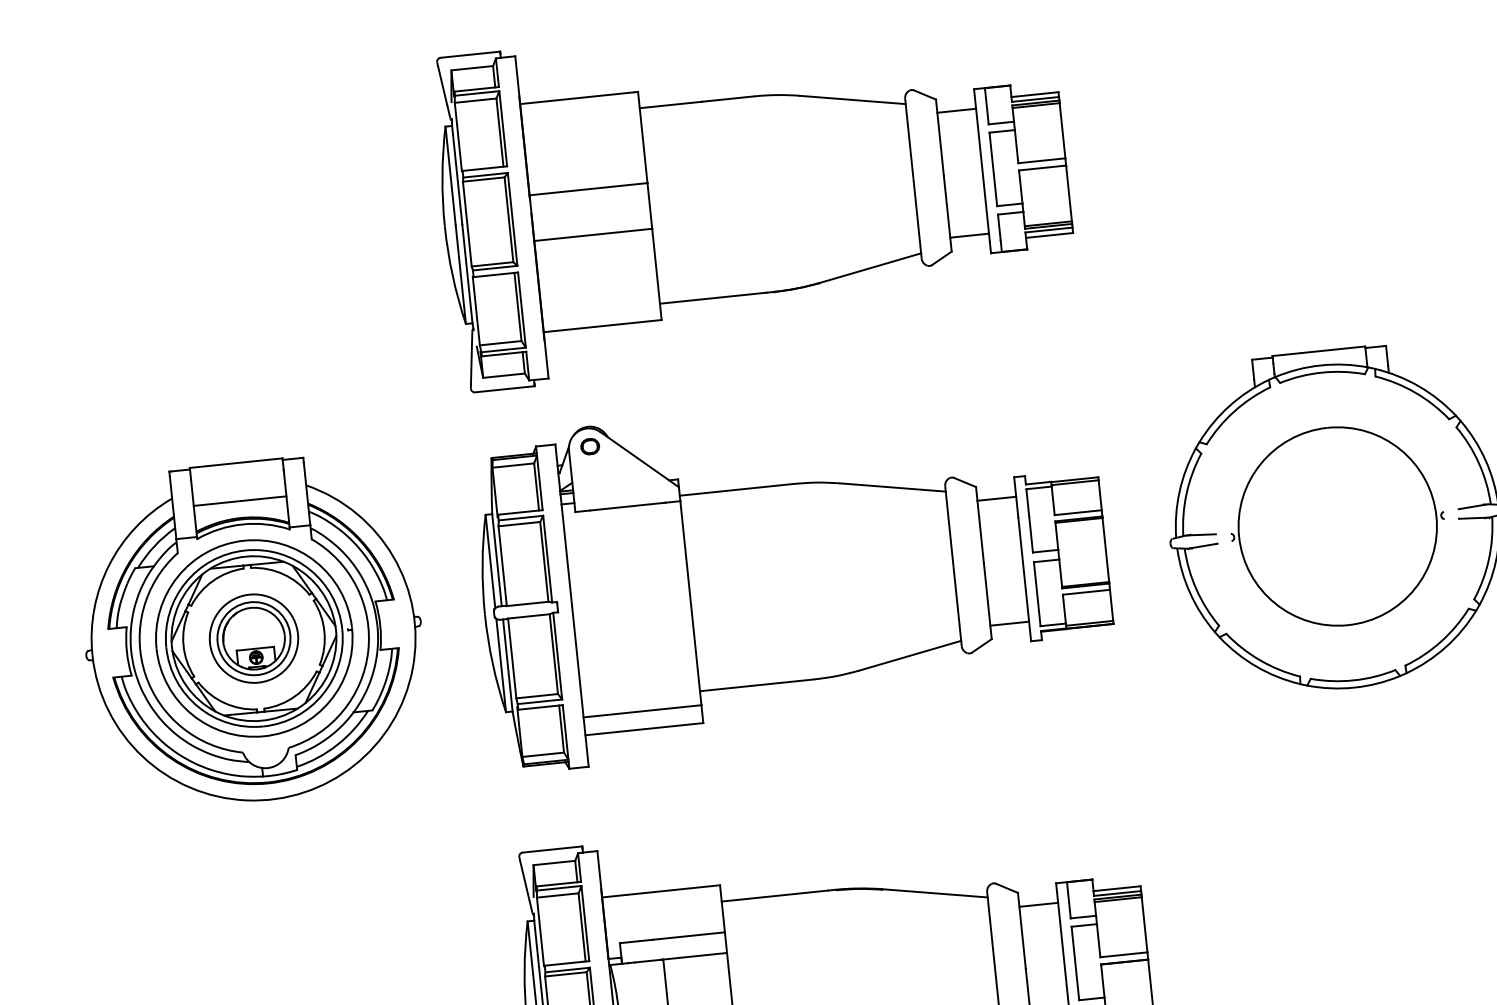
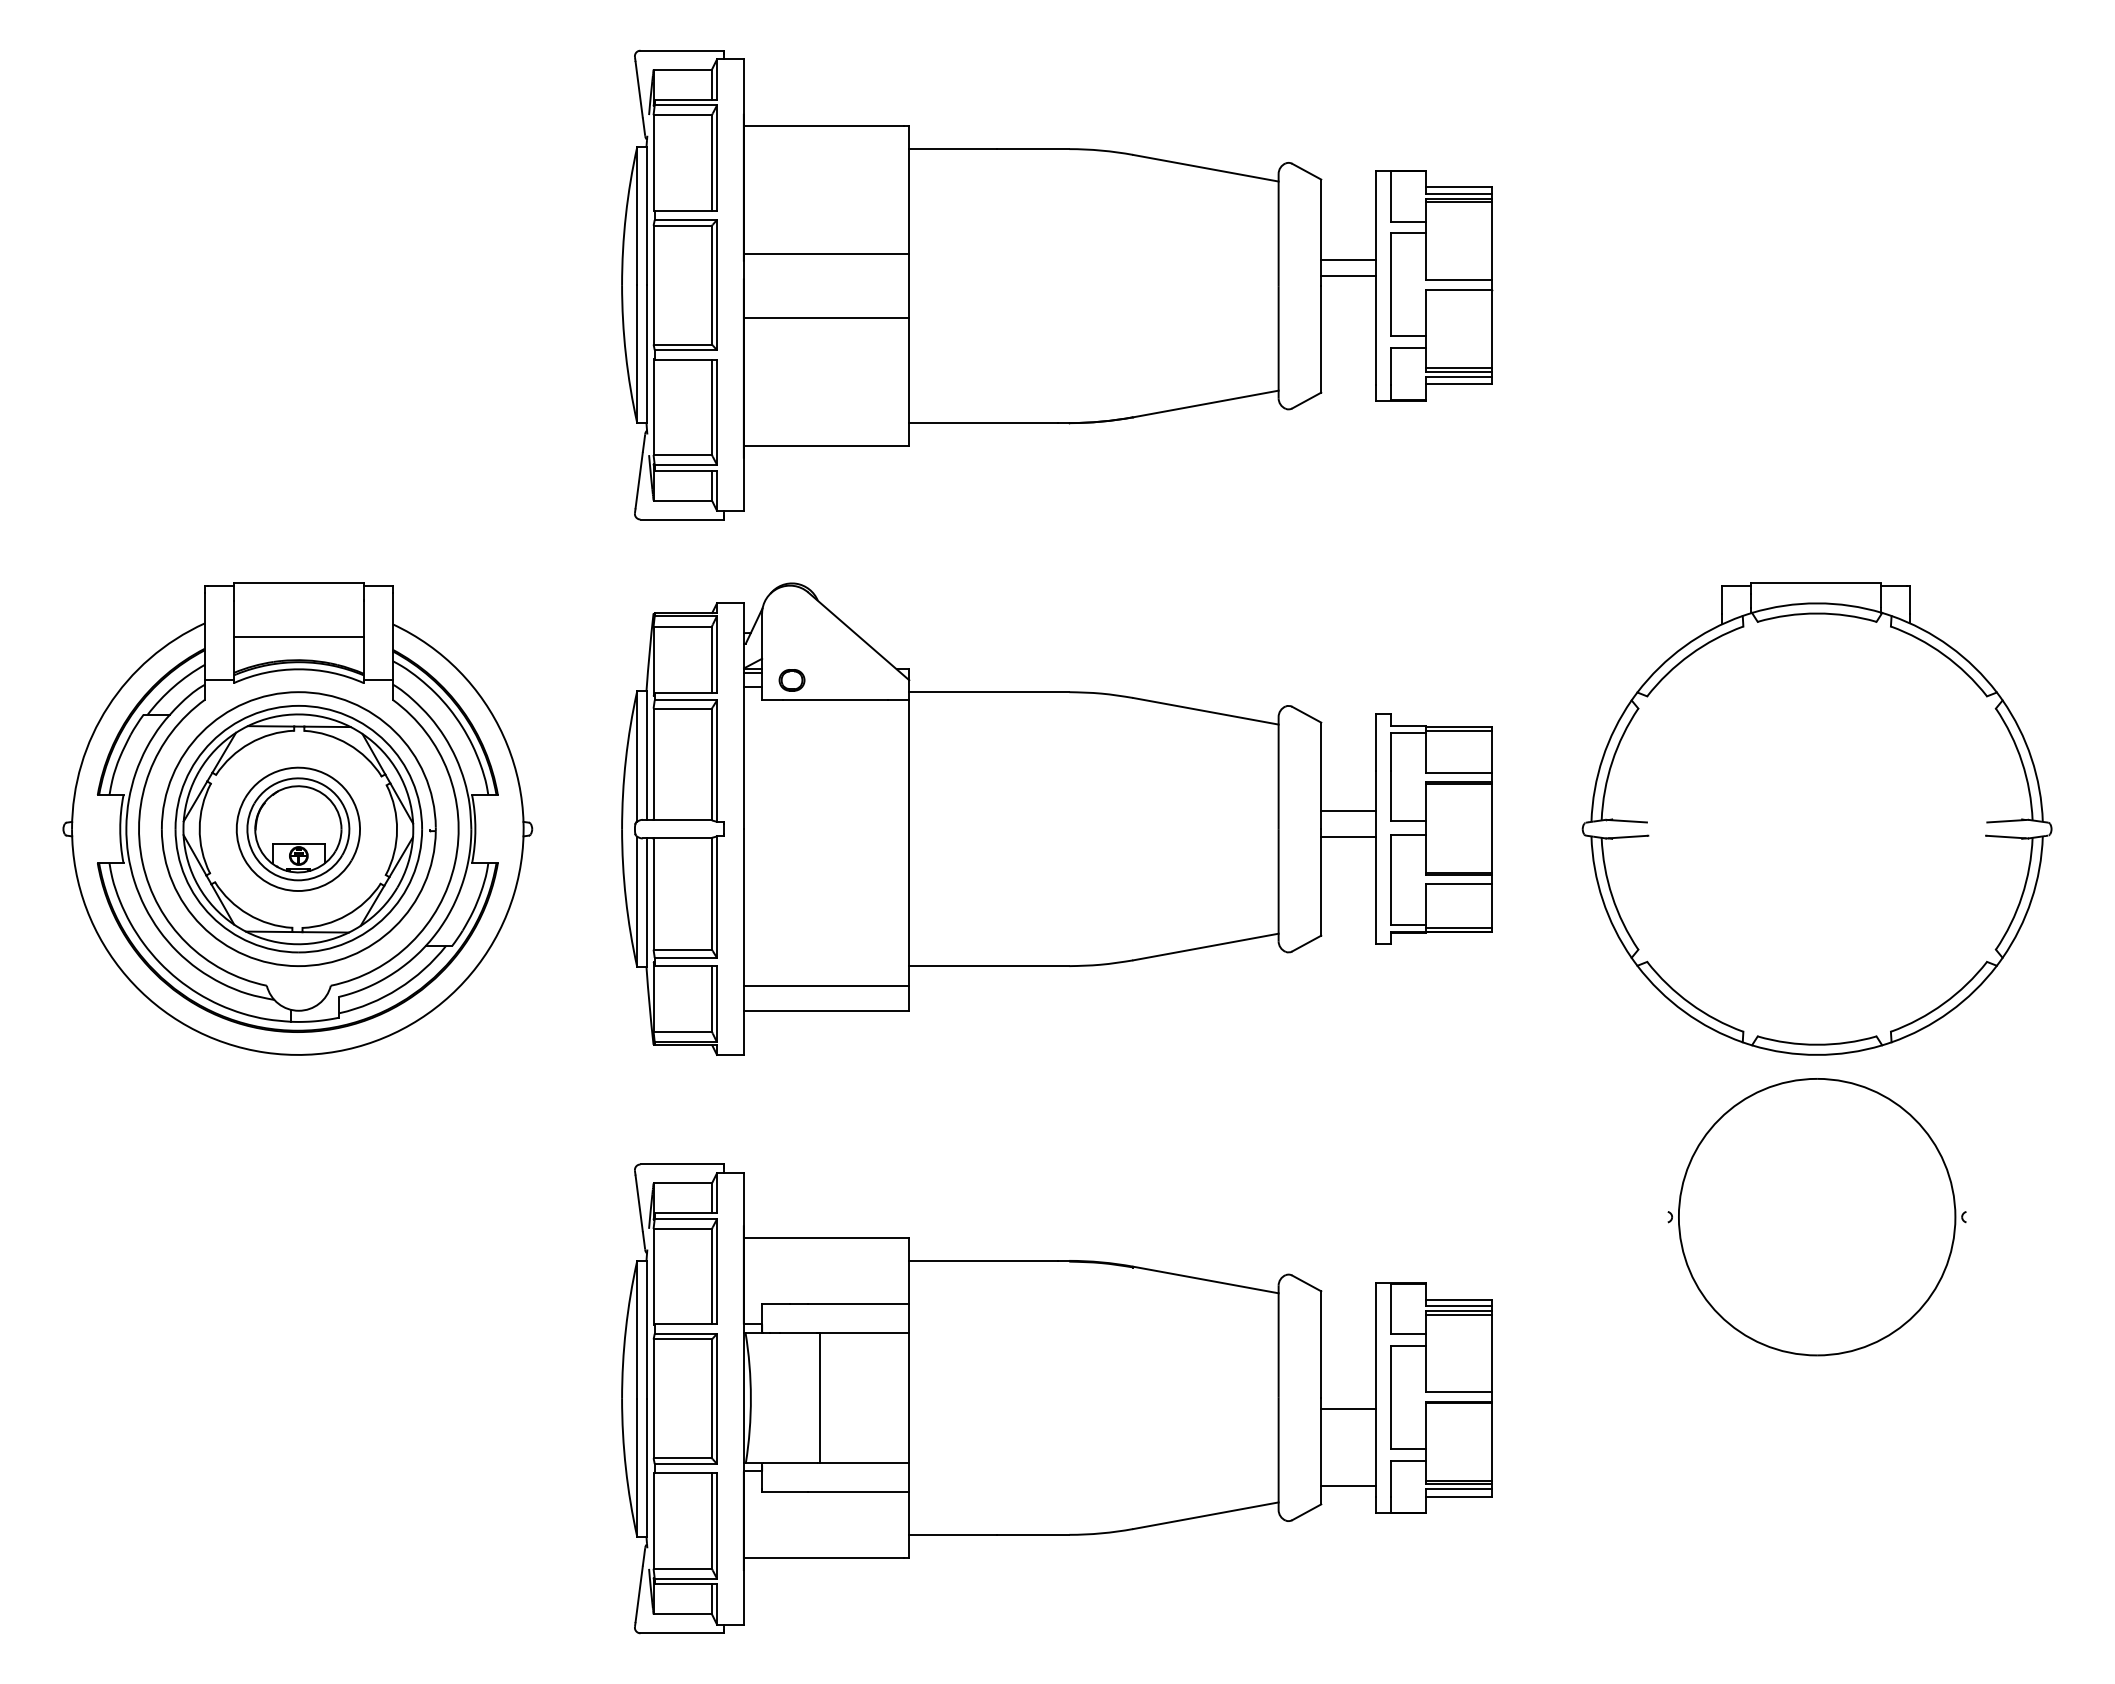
line: (956, 111) -> (1348, 260), moved
line: (969, 235) -> (1348, 276), moved
part: (589, 446) -> (791, 680), moved
line: (996, 498) -> (1348, 810), moved
part: (1337, 526) -> (1816, 1217), moved
line: (1009, 623) -> (1348, 836), moved
line: (1038, 904) -> (1348, 1408), moved

